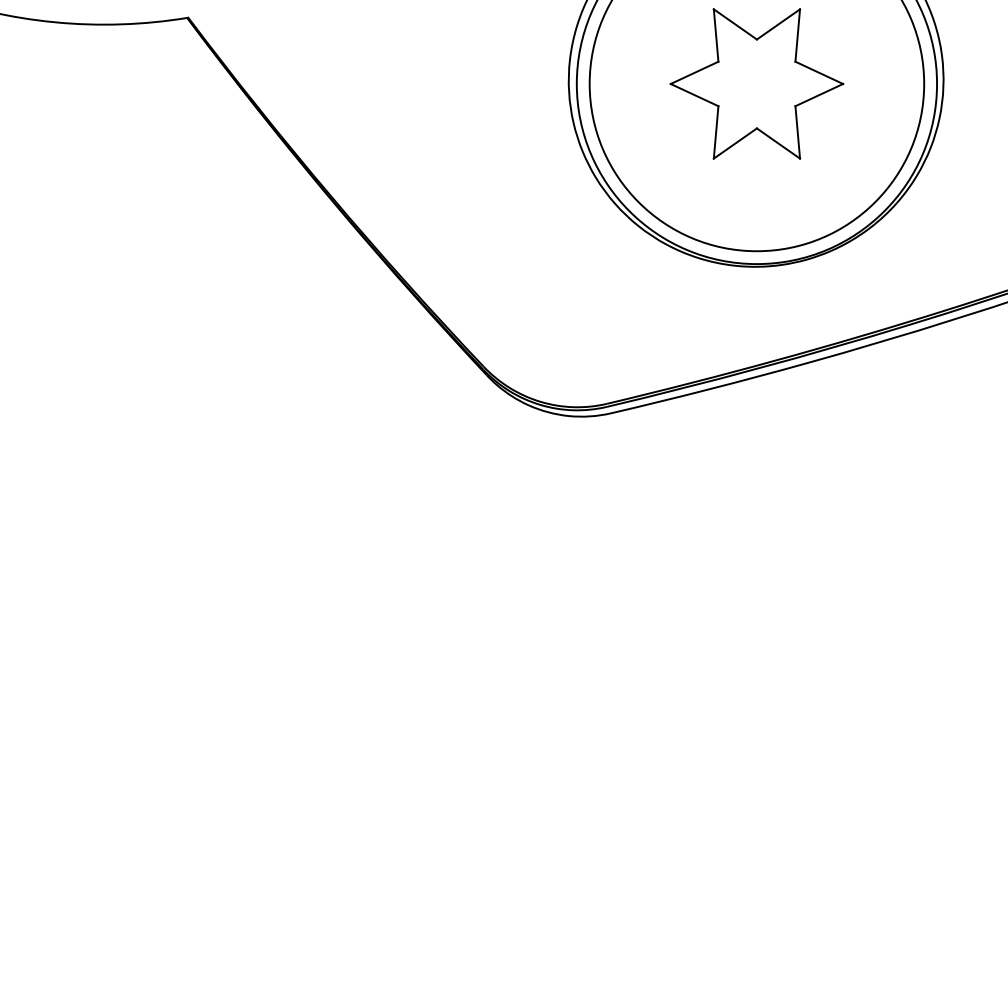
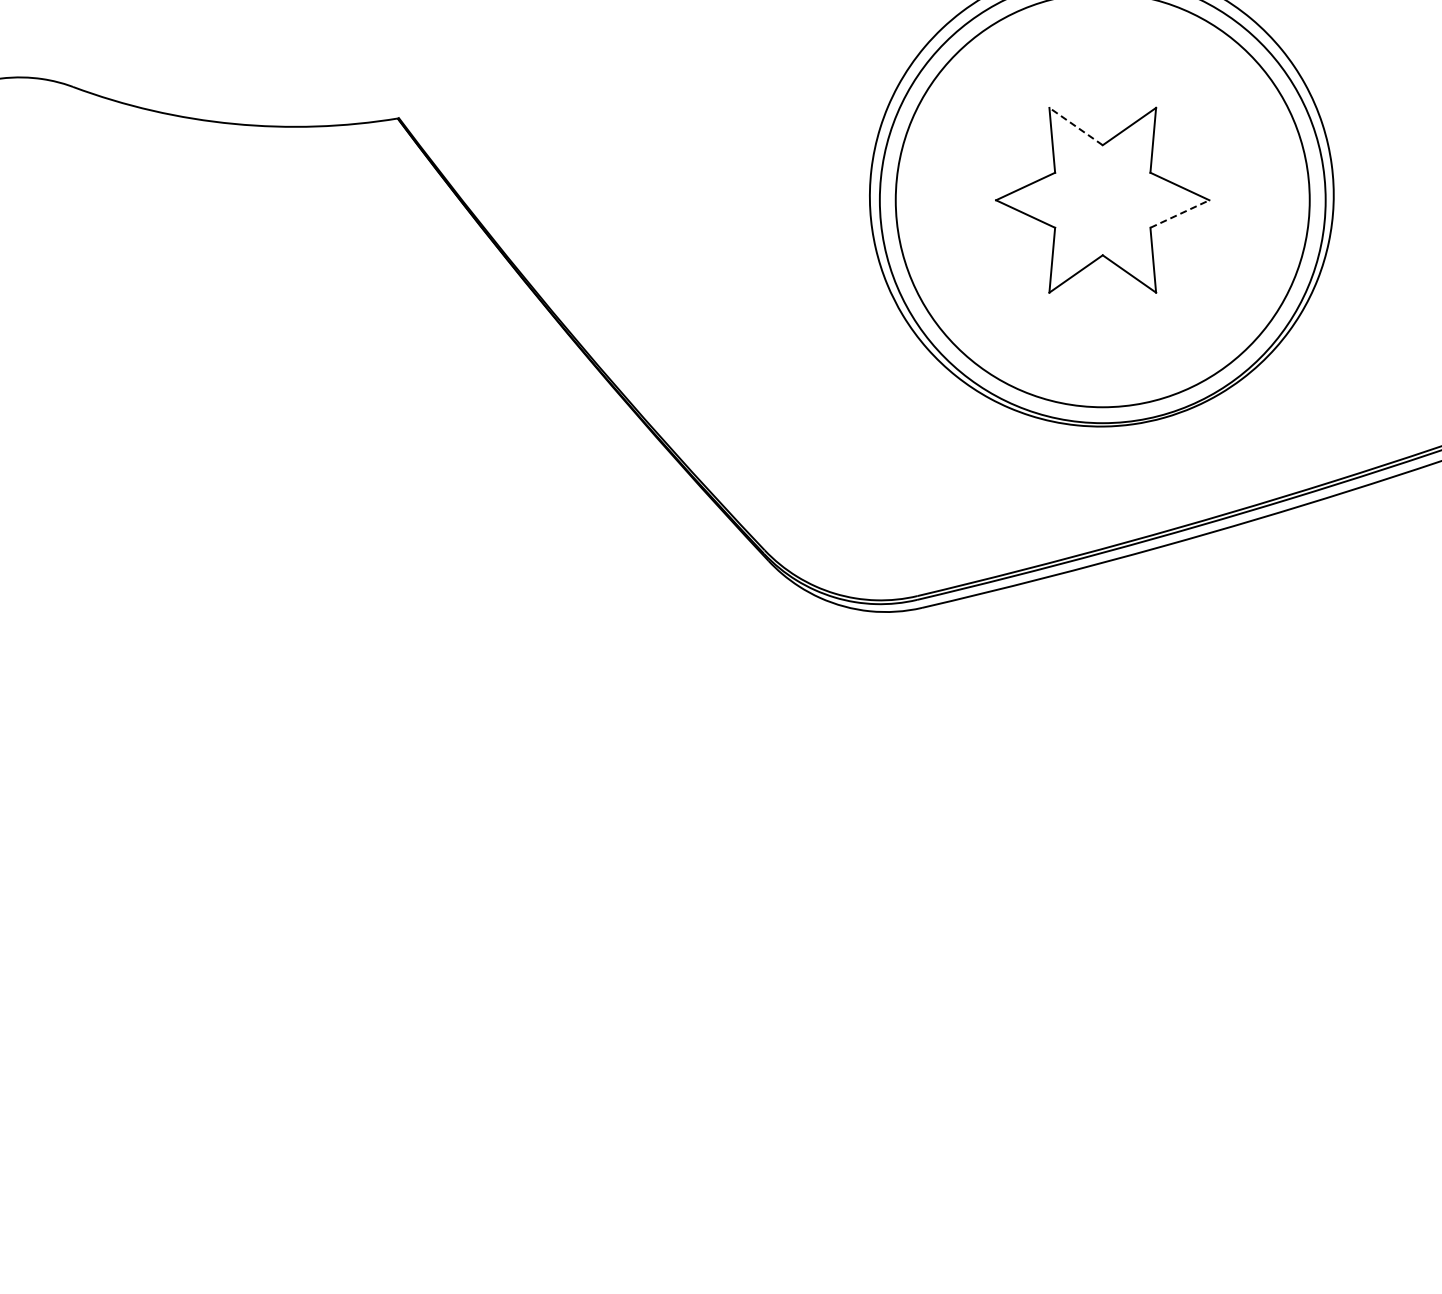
line: (735, 24) -> (1076, 126), solid -> dashed
line: (818, 95) -> (1179, 214), solid -> dashed

